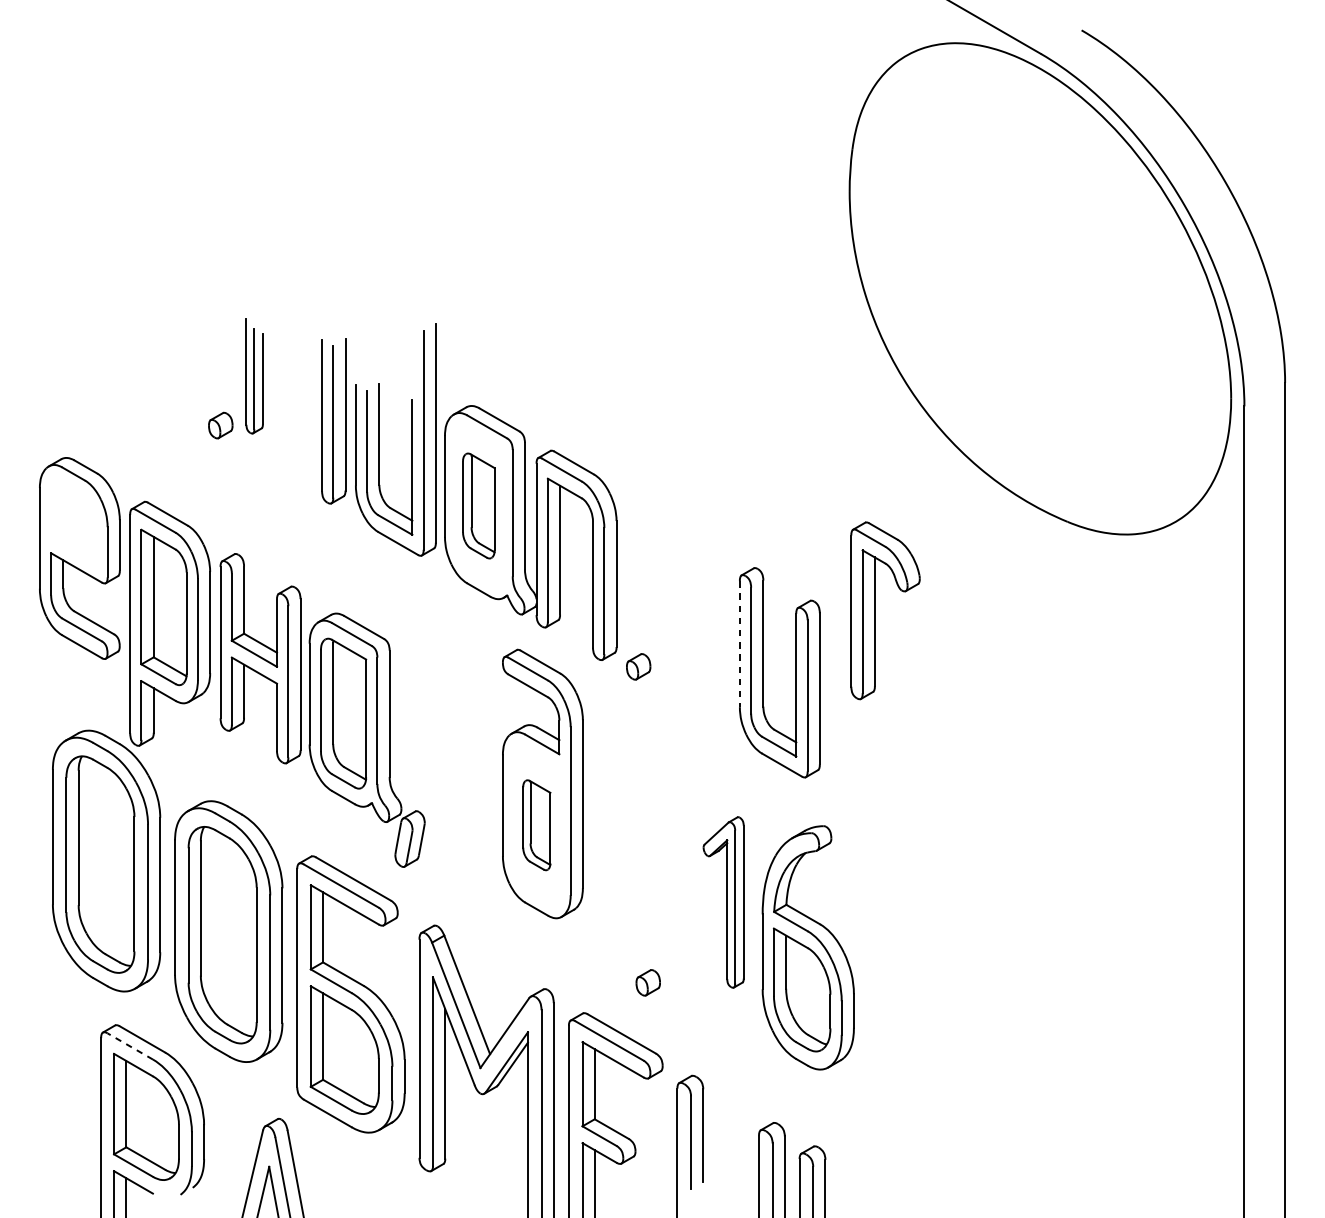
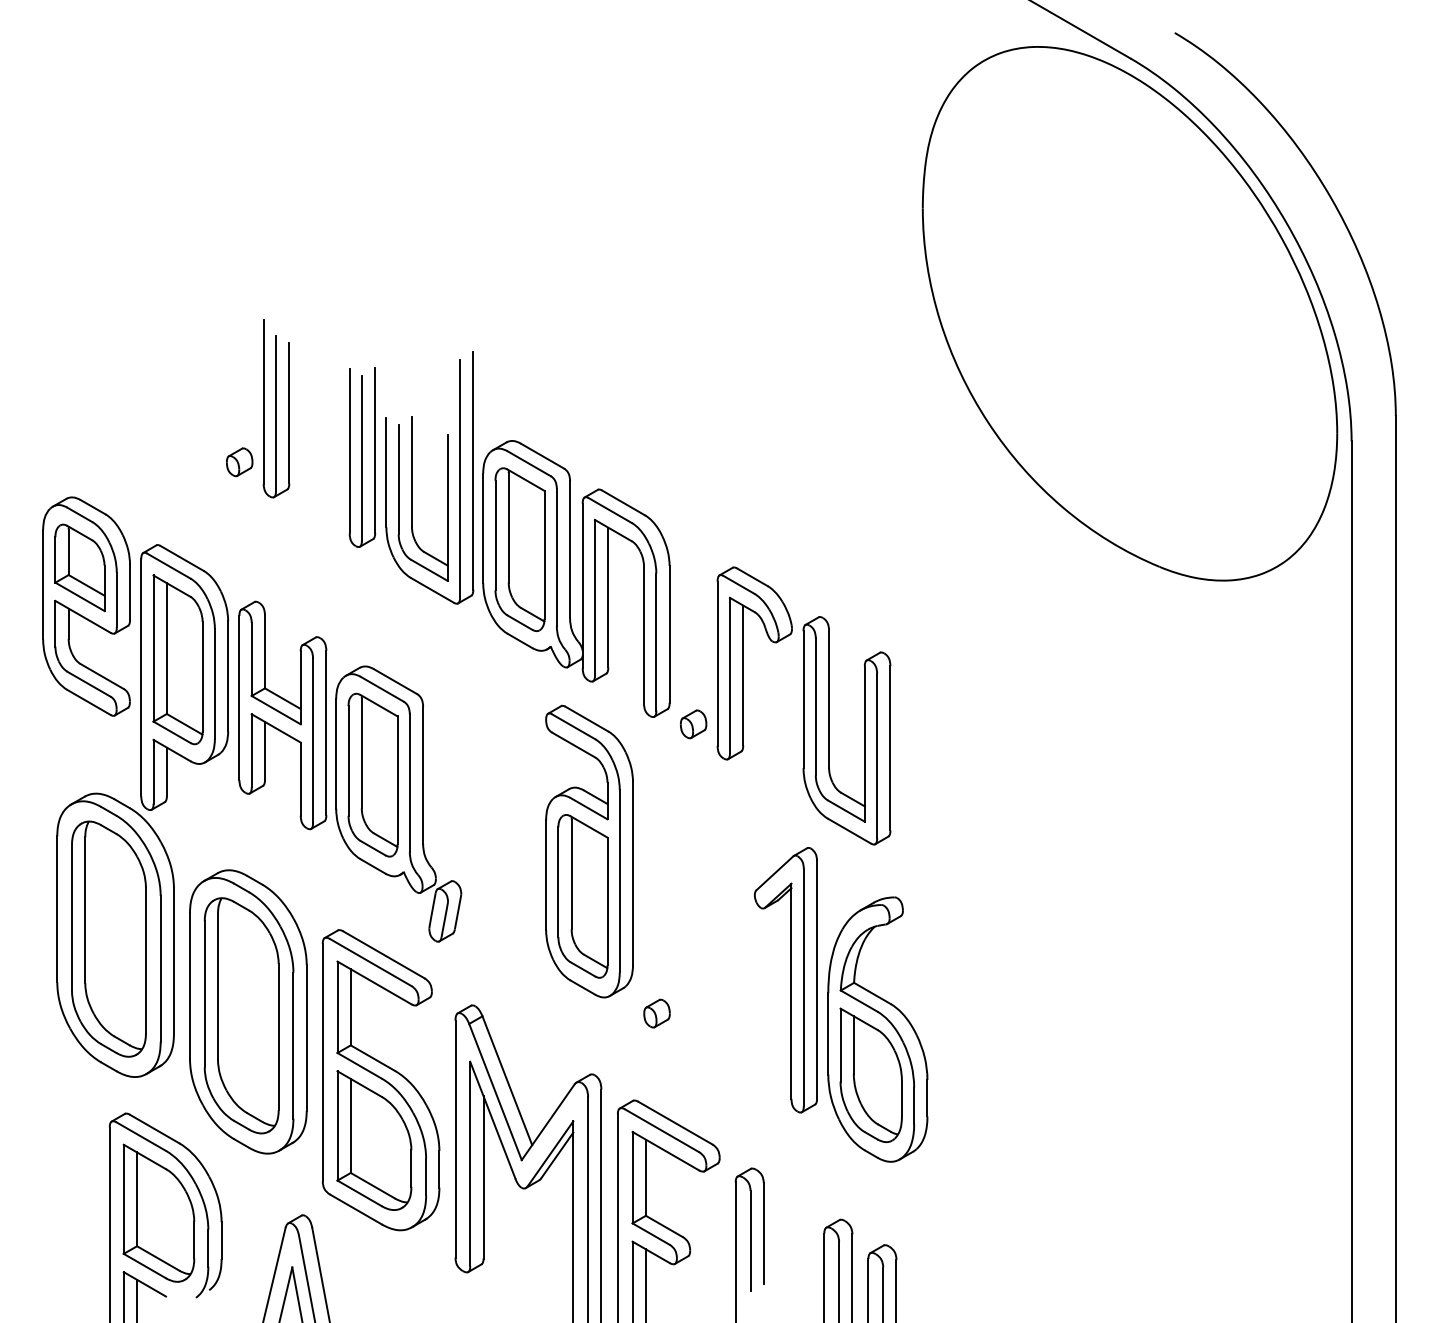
part: (254, 376) -> (276, 408), size x1.43
part: (478, 505) -> (519, 549), size x1.43
part: (73, 522) -> (79, 567), added
part: (875, 610) -> (743, 663), moved
line: (739, 644) -> (803, 700), dashed -> solid
part: (536, 825) -> (582, 896), size x1.67
part: (723, 902) -> (785, 980), size x1.43
part: (647, 982) -> (656, 1013), moved
line: (129, 1046) -> (140, 1136), dashed -> solid

